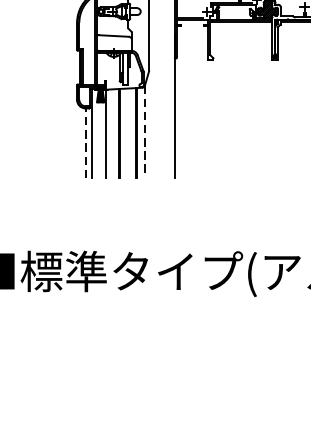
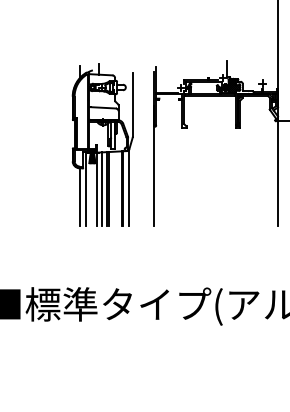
line: (145, 131) -> (129, 187), dashed -> solid
line: (111, 133) -> (101, 189), added
line: (85, 142) -> (79, 196), dashed -> solid

